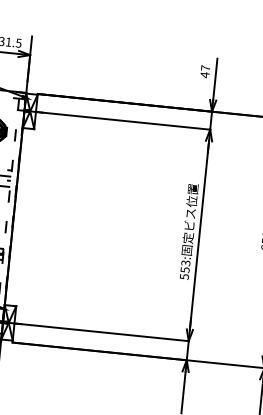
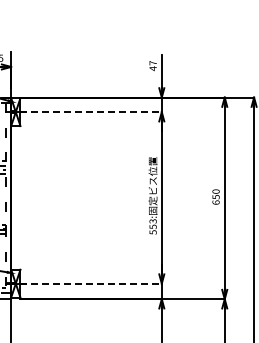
line: (123, 121) -> (91, 112), solid -> dashed
line: (102, 332) -> (91, 283), solid -> dashed

